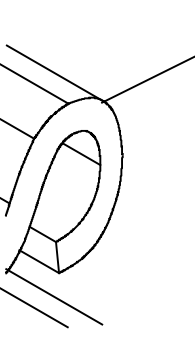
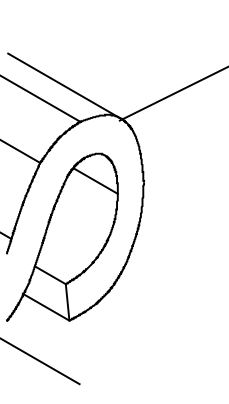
line: (54, 296) -> (63, 347), removed

